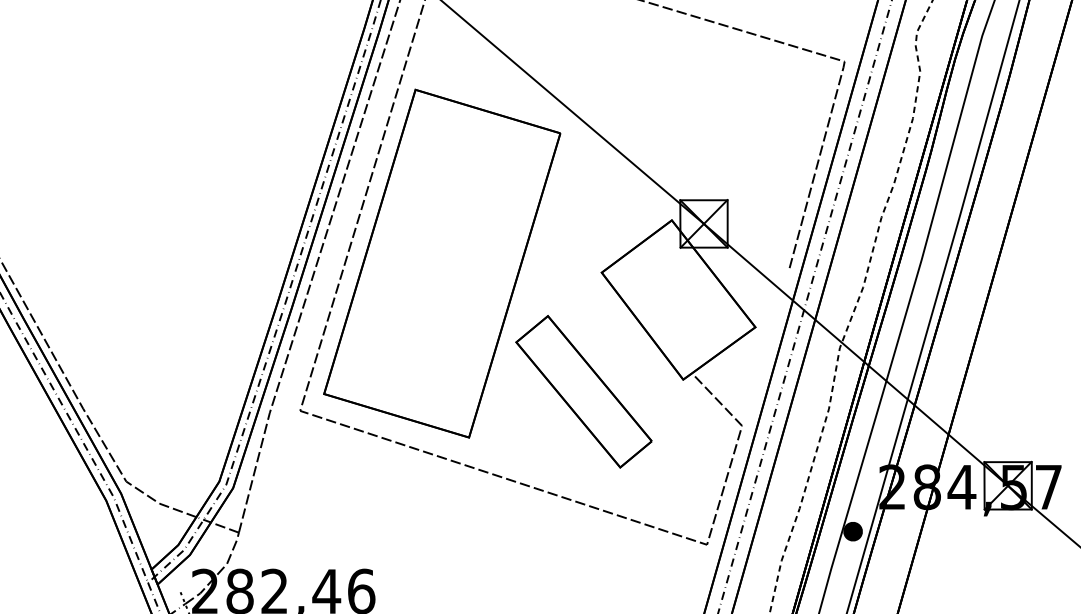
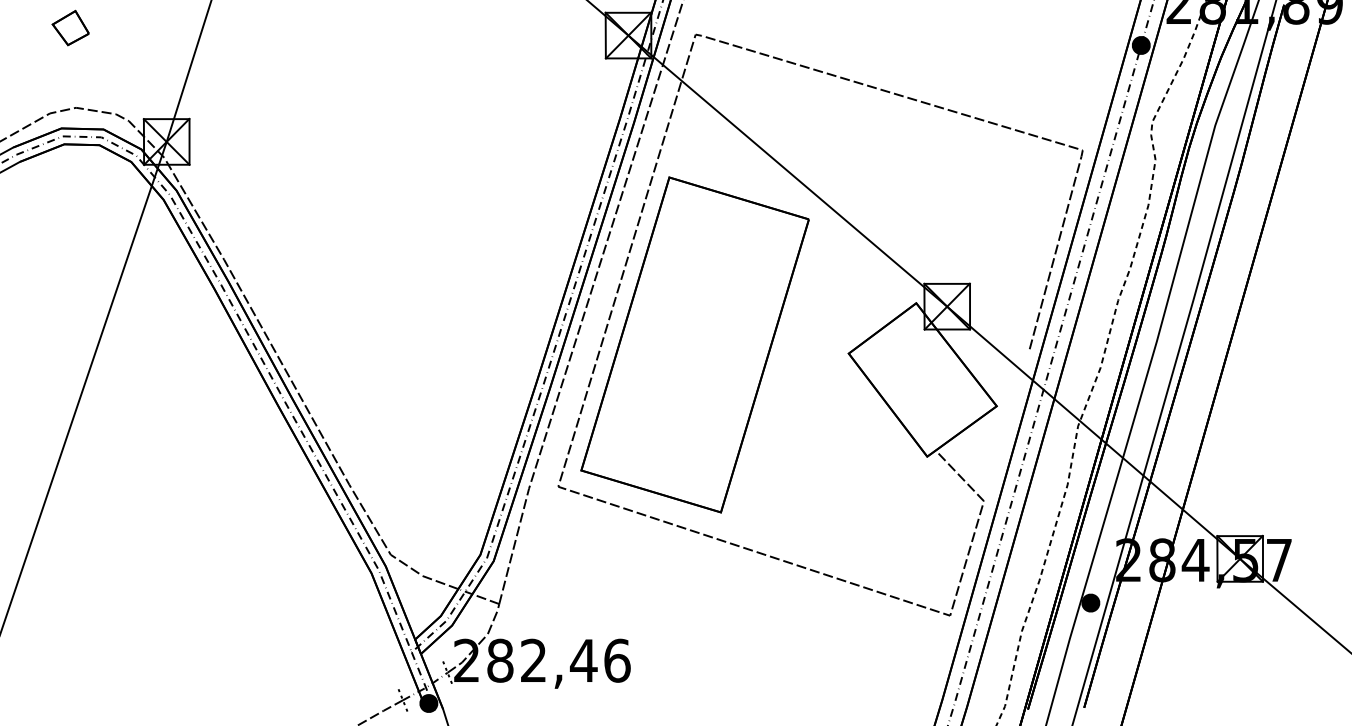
part: (583, 391) -> (831, 468), removed

